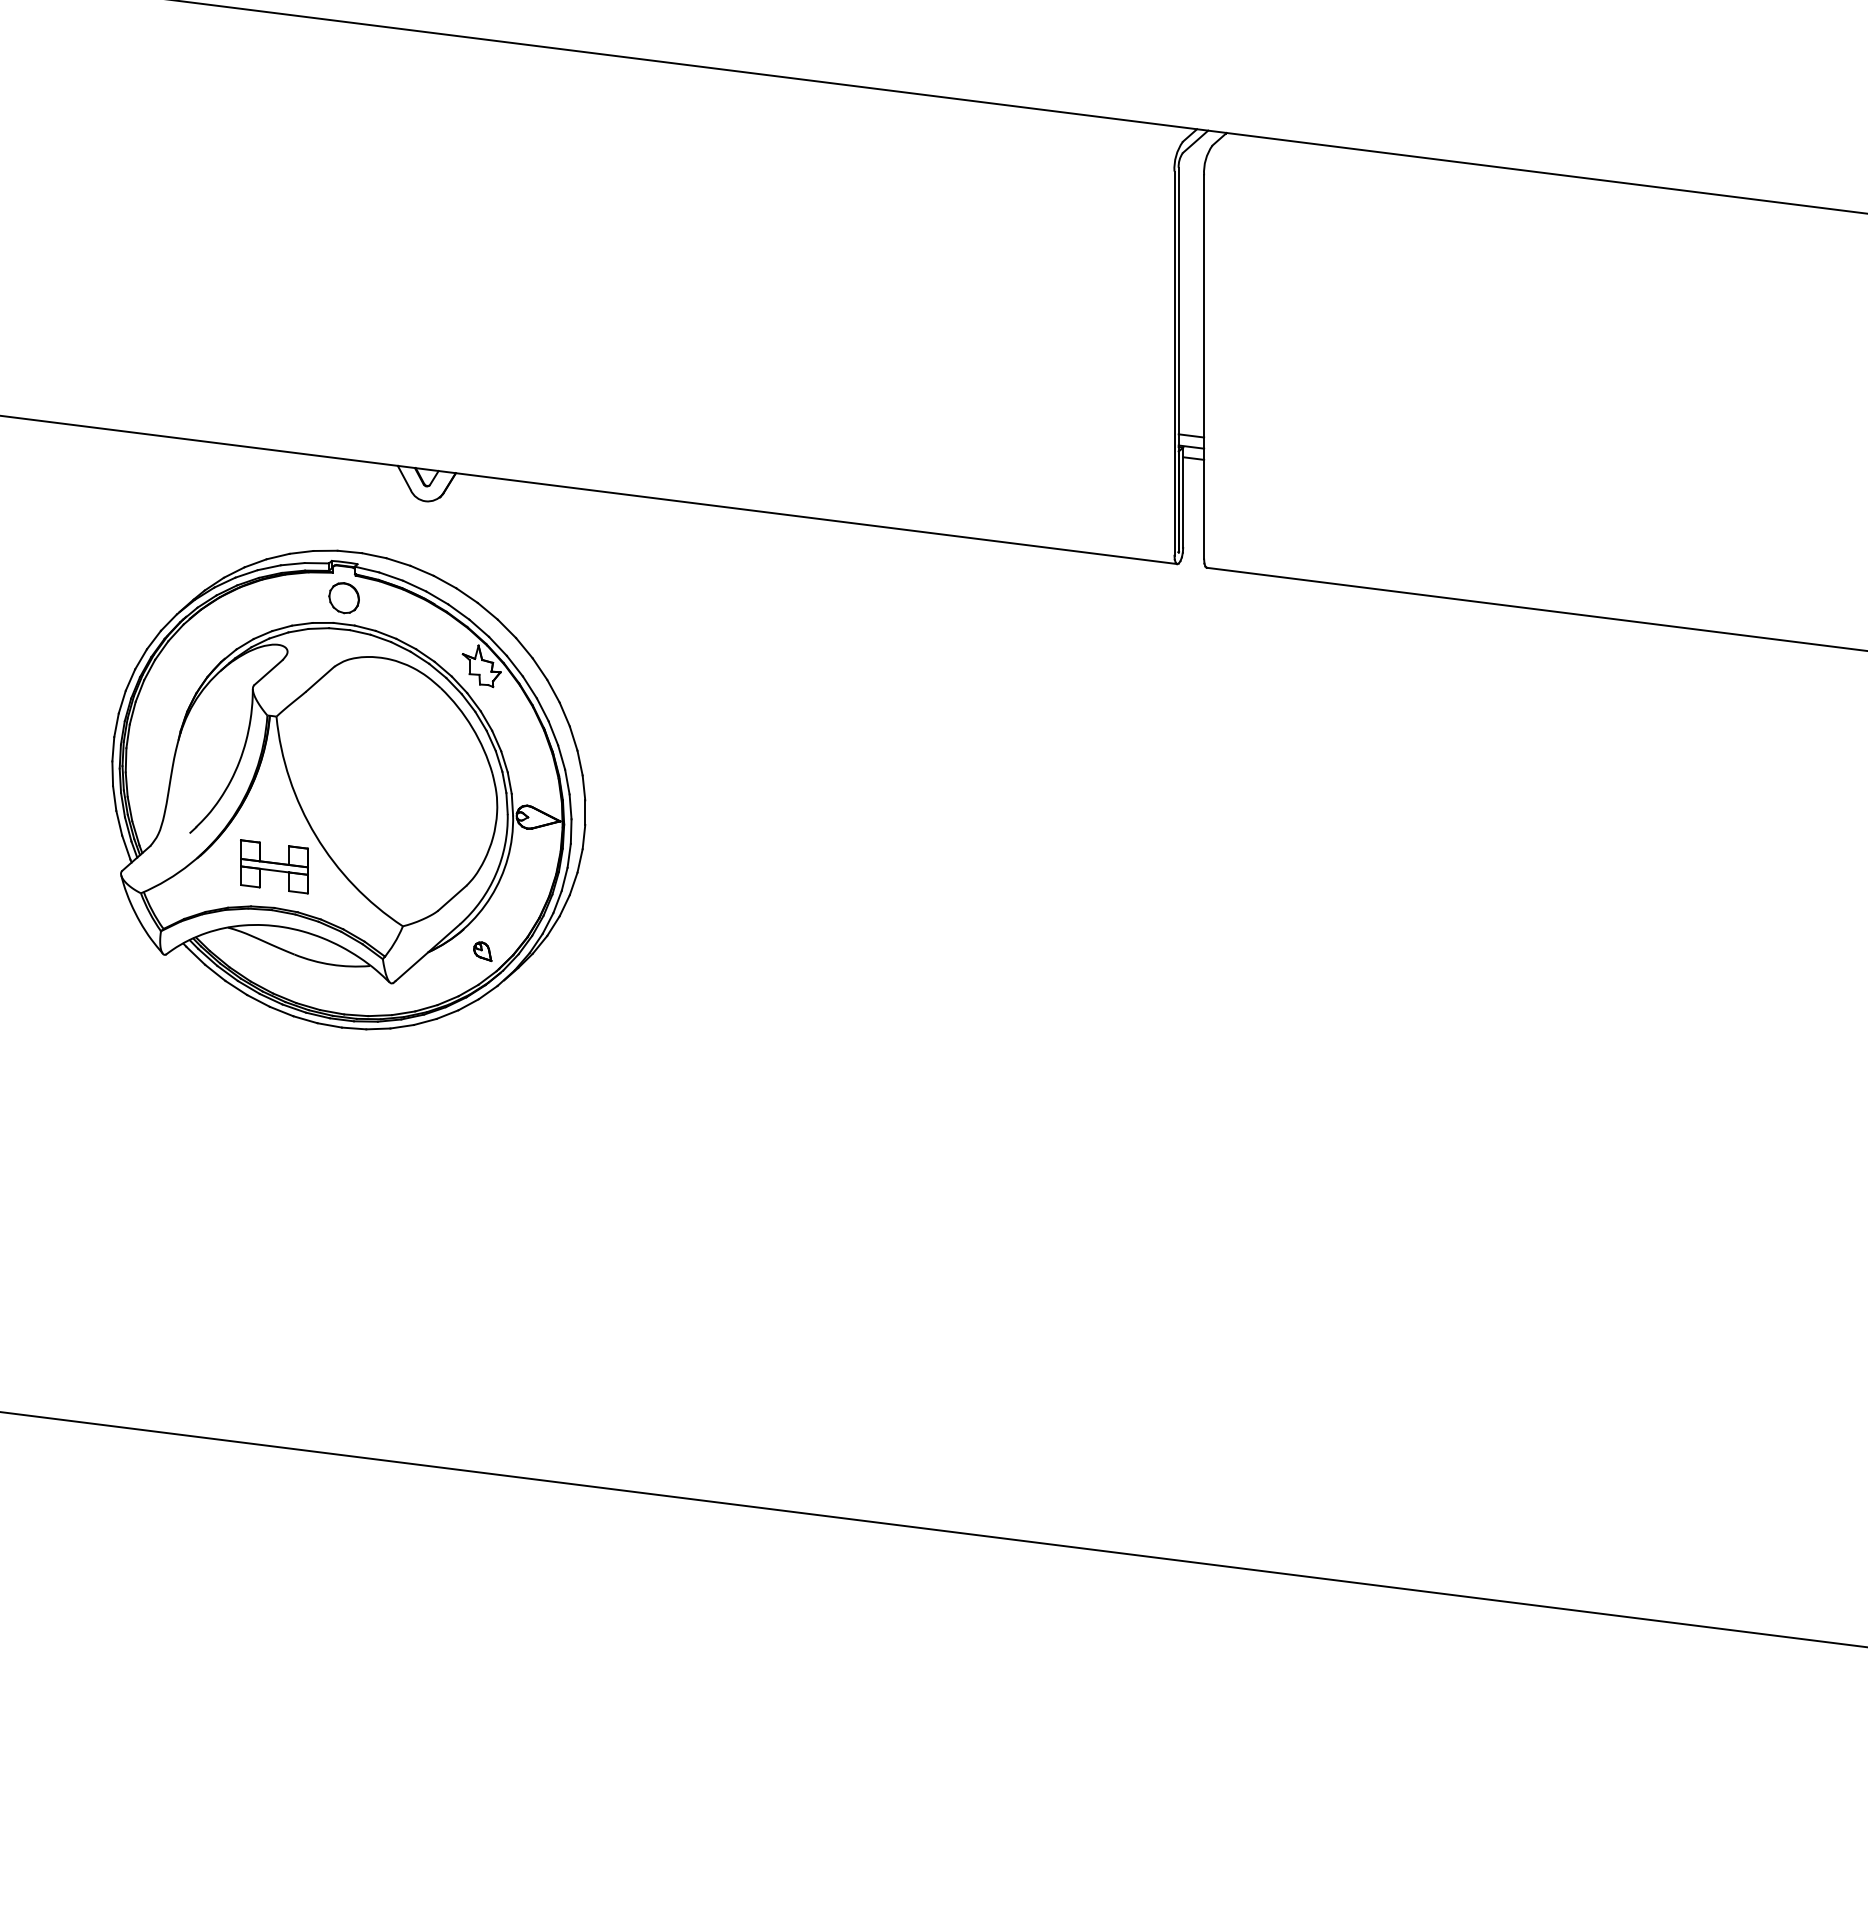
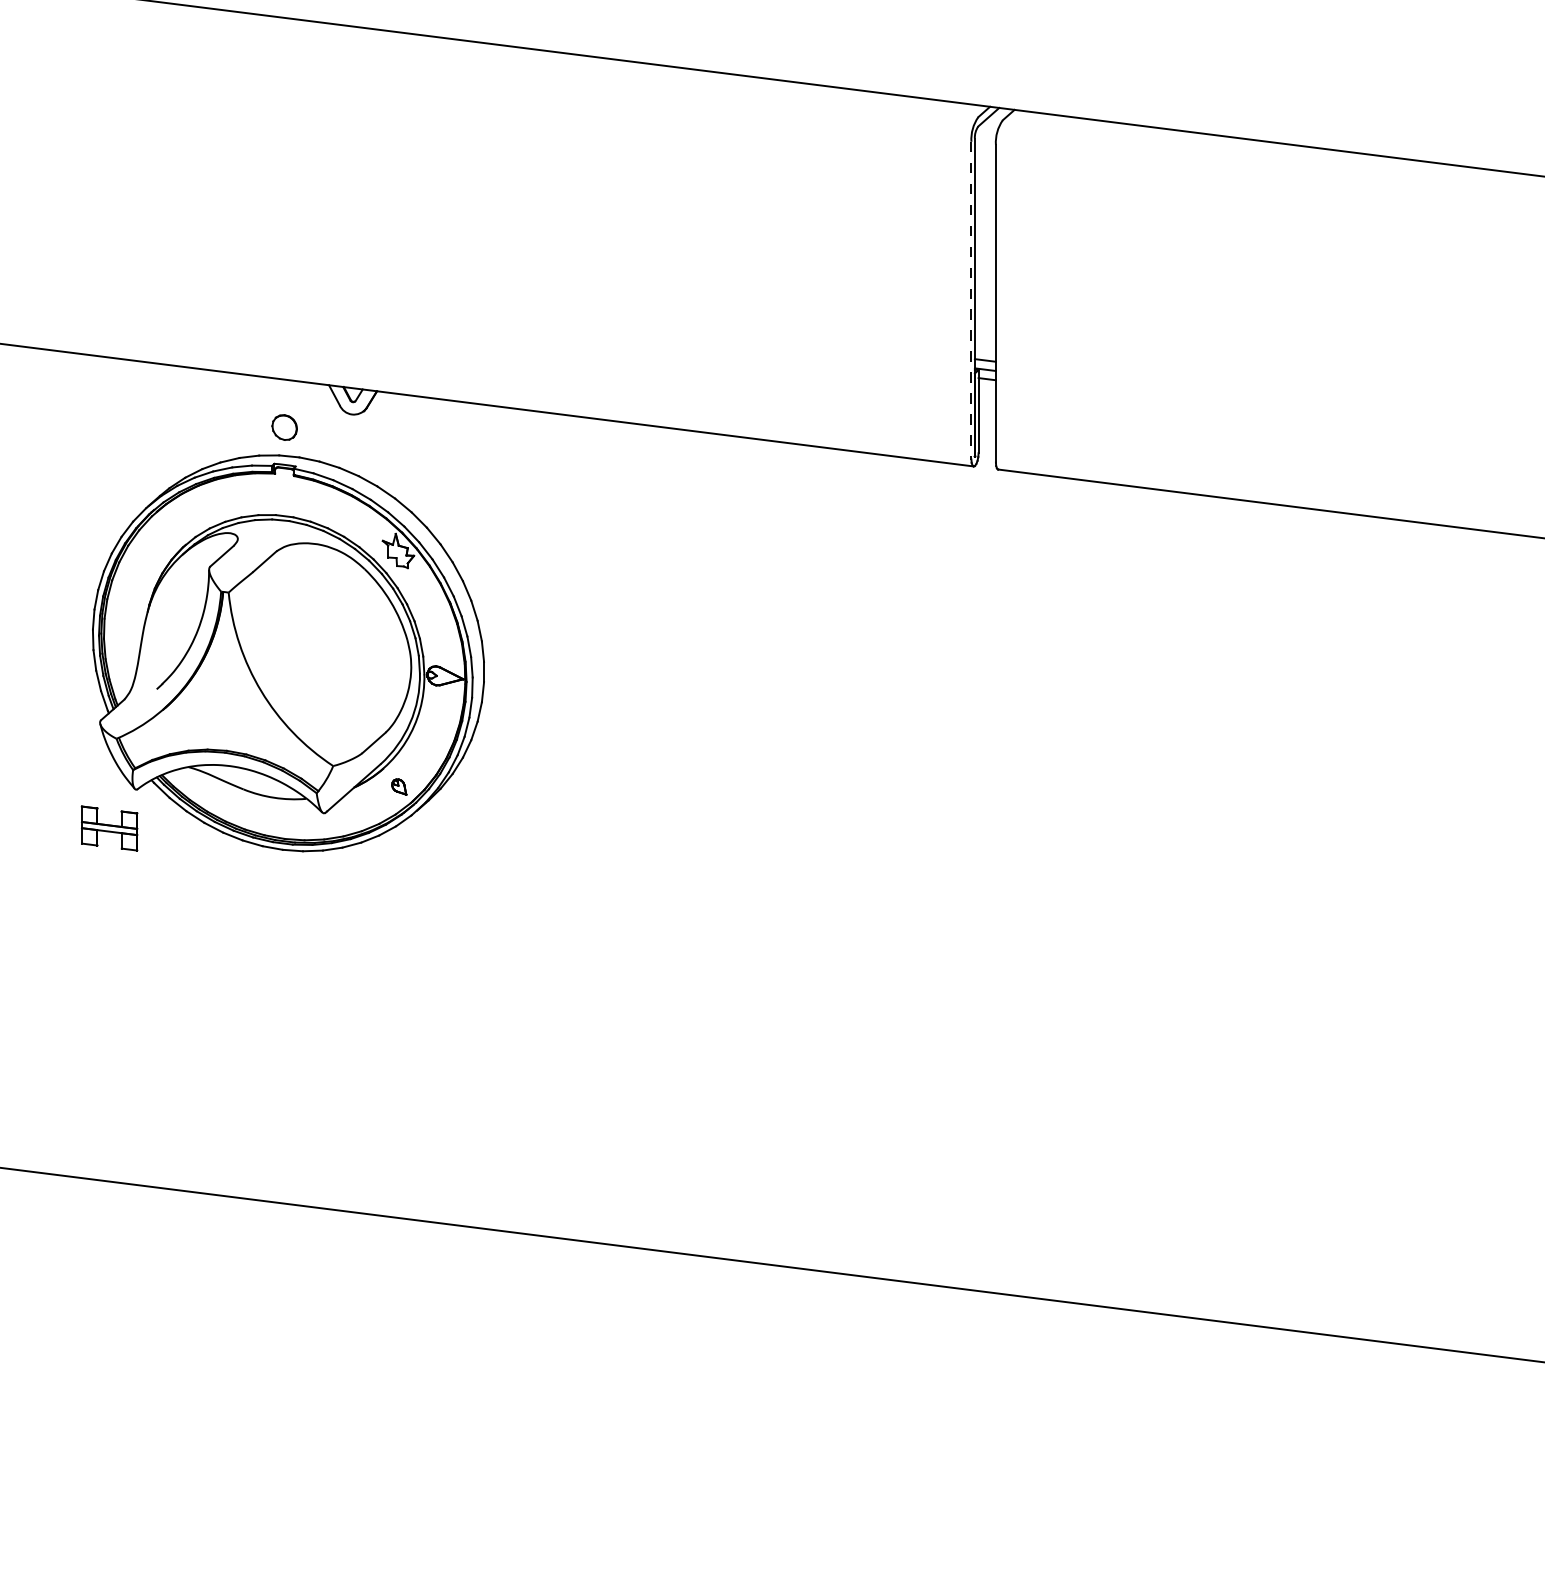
line: (1174, 364) -> (971, 301), solid -> dashed
part: (343, 598) -> (284, 427), moved
part: (274, 866) -> (109, 828), moved

